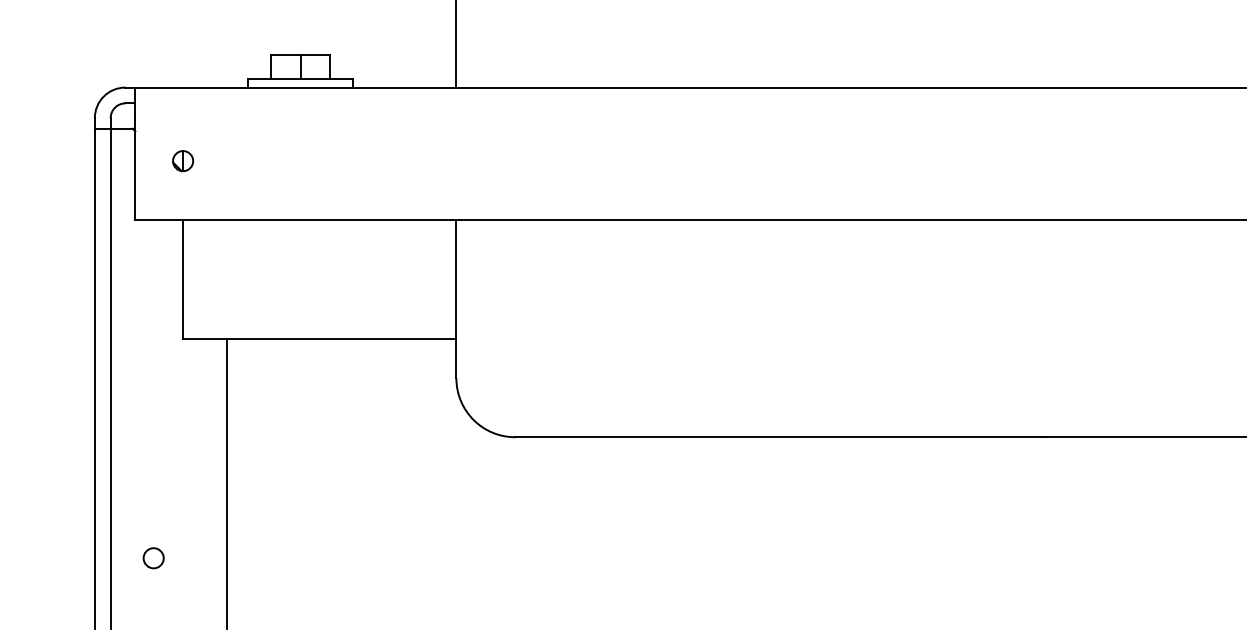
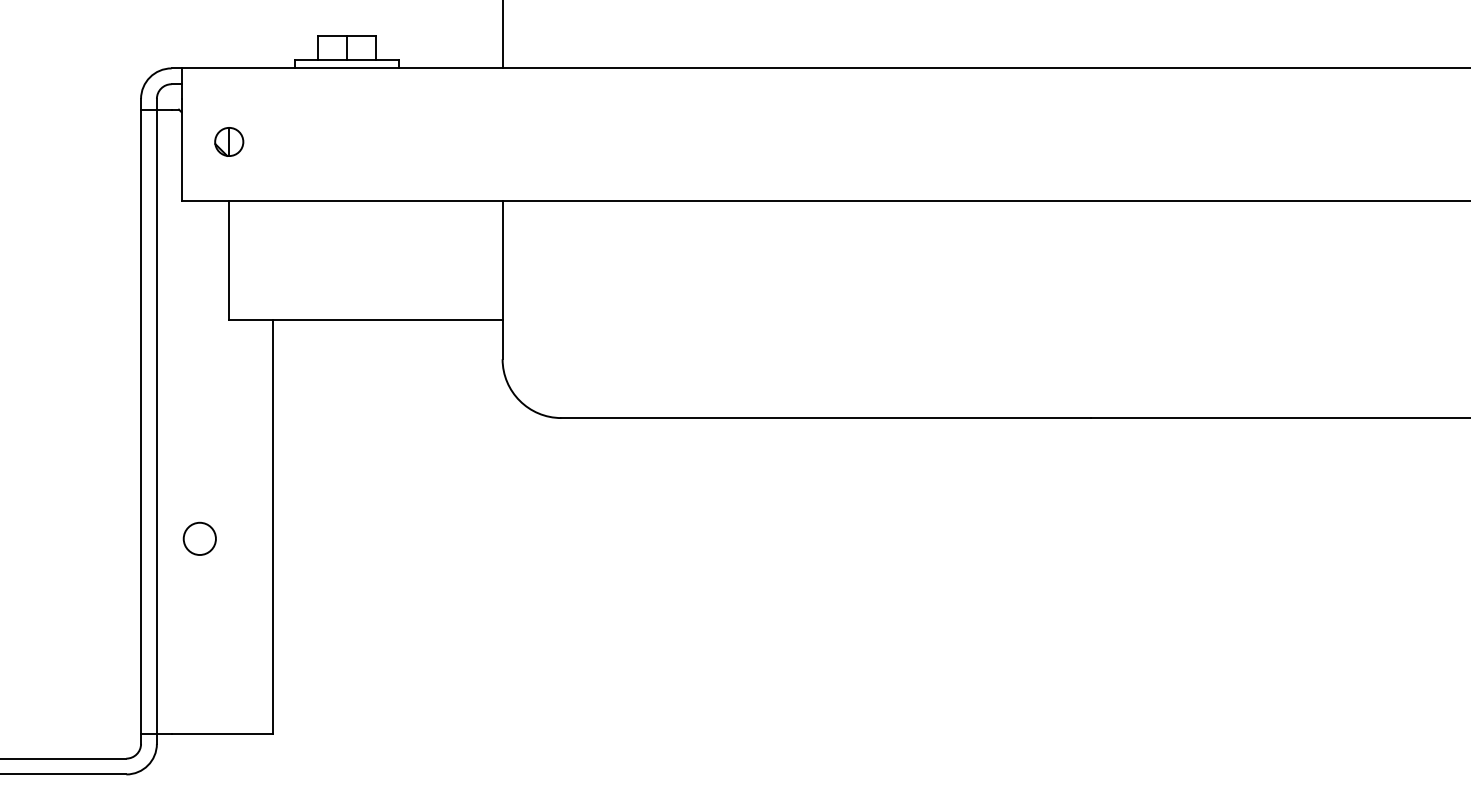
part: (183, 160) -> (229, 141), size x1.4
circle: (153, 558) -> (199, 539), size x1.6

